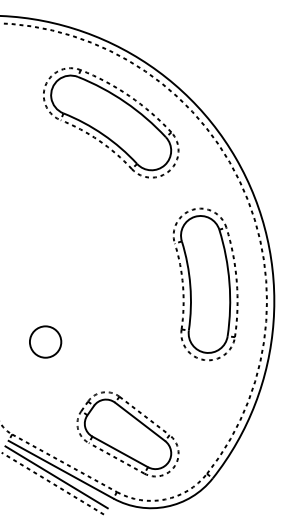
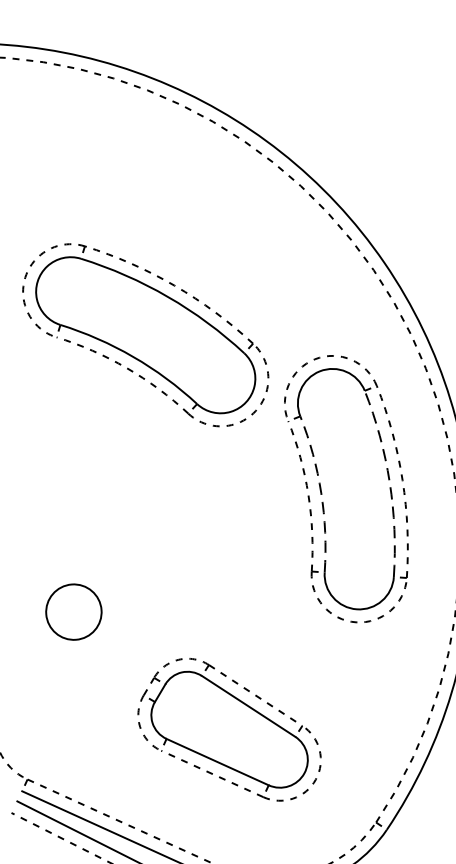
part: (111, 122) -> (146, 334), moved
arc: (229, 282) -> (389, 482), solid -> dashed
arc: (190, 285) -> (321, 492), solid -> dashed
part: (127, 434) -> (228, 730), moved

